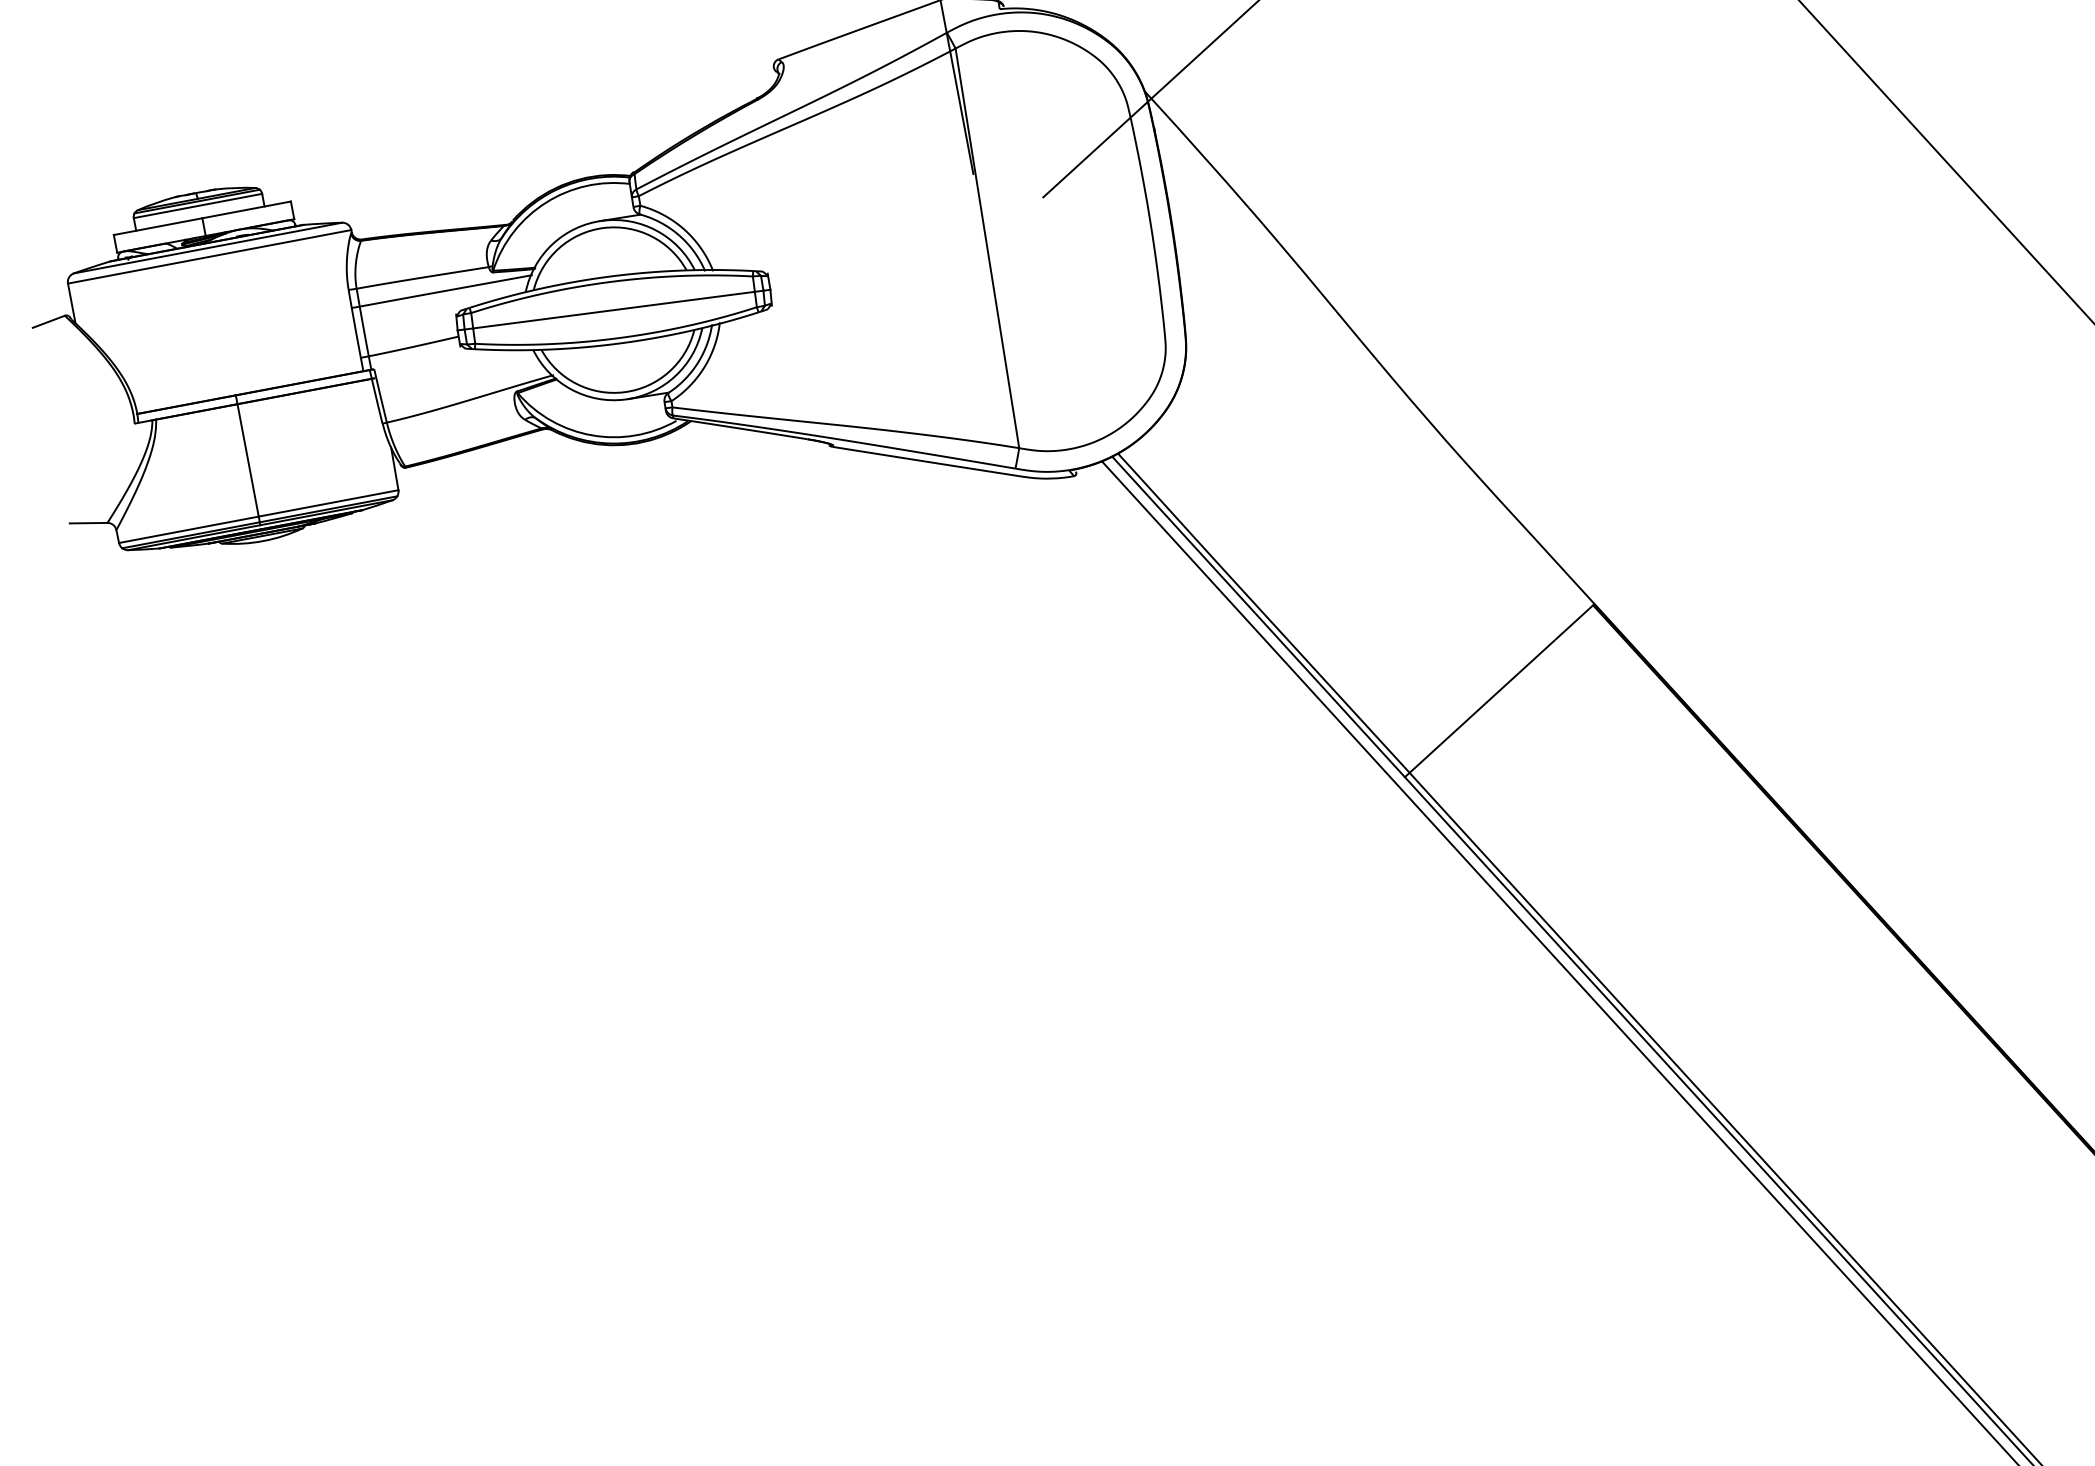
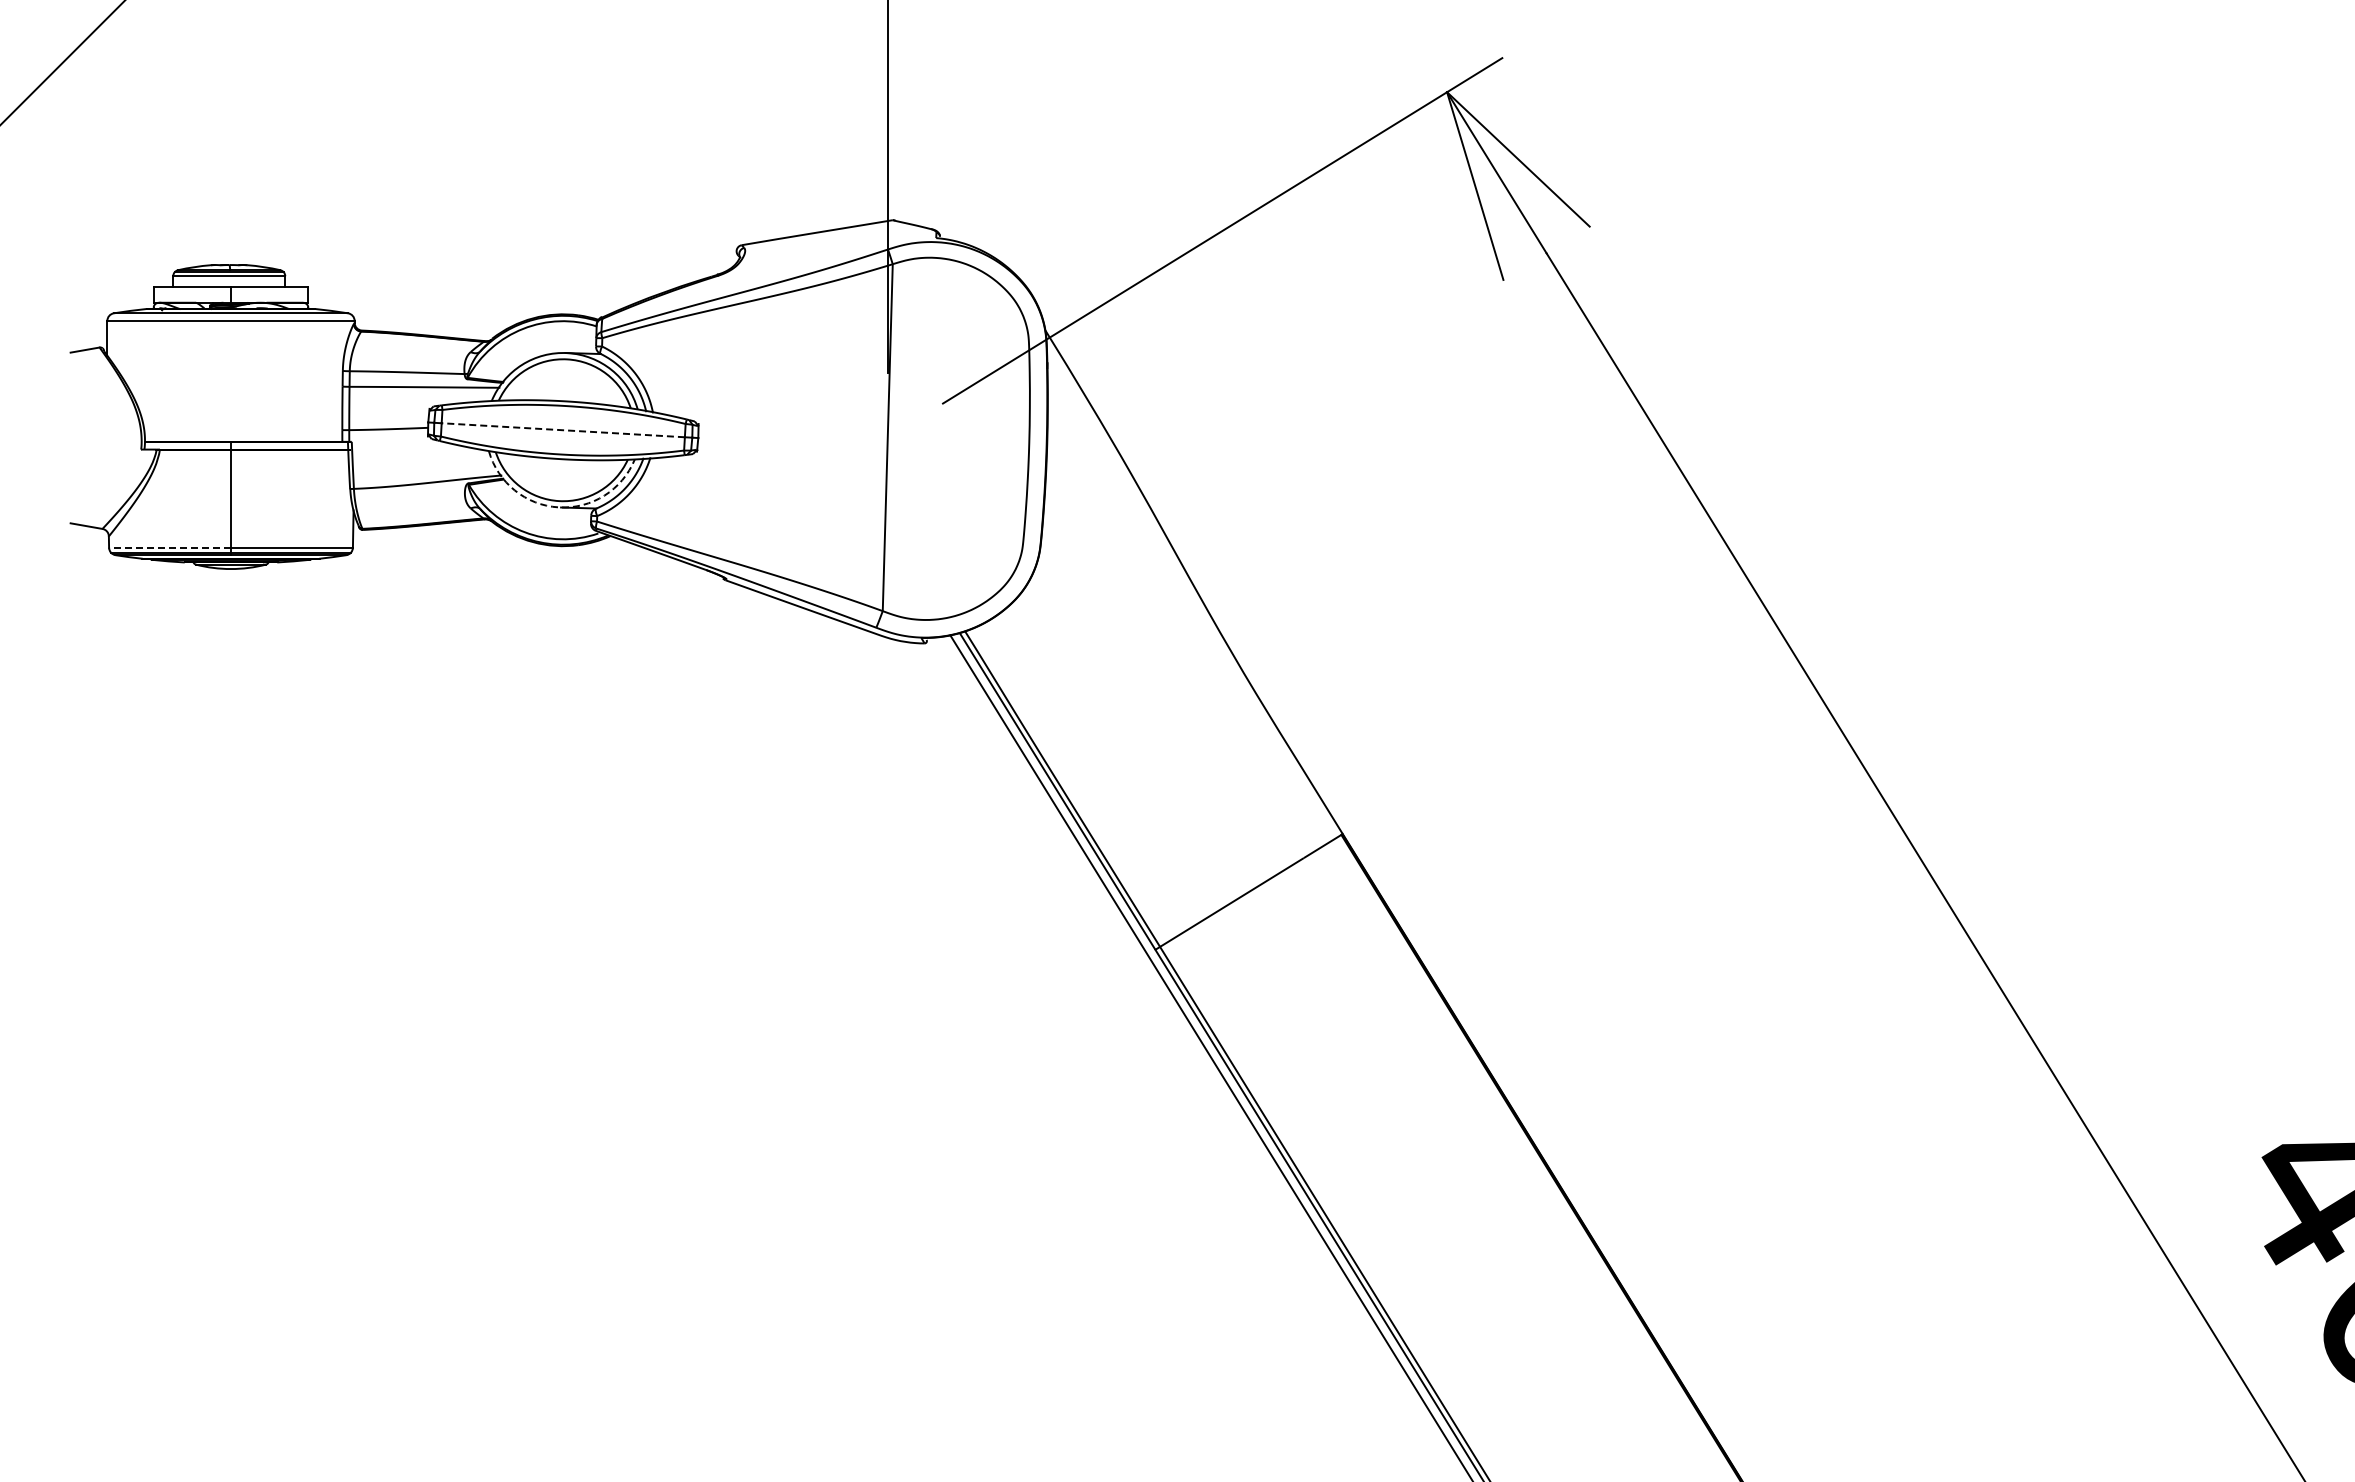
line: (614, 310) -> (563, 430), solid -> dashed
arc: (625, 399) -> (558, 507), solid -> dashed
line: (189, 529) -> (170, 547), solid -> dashed

